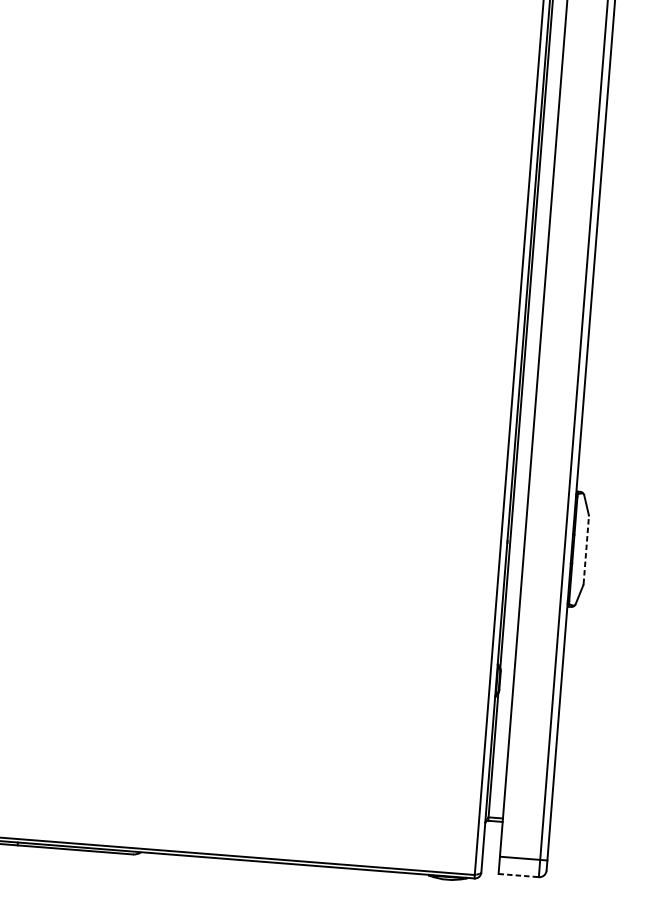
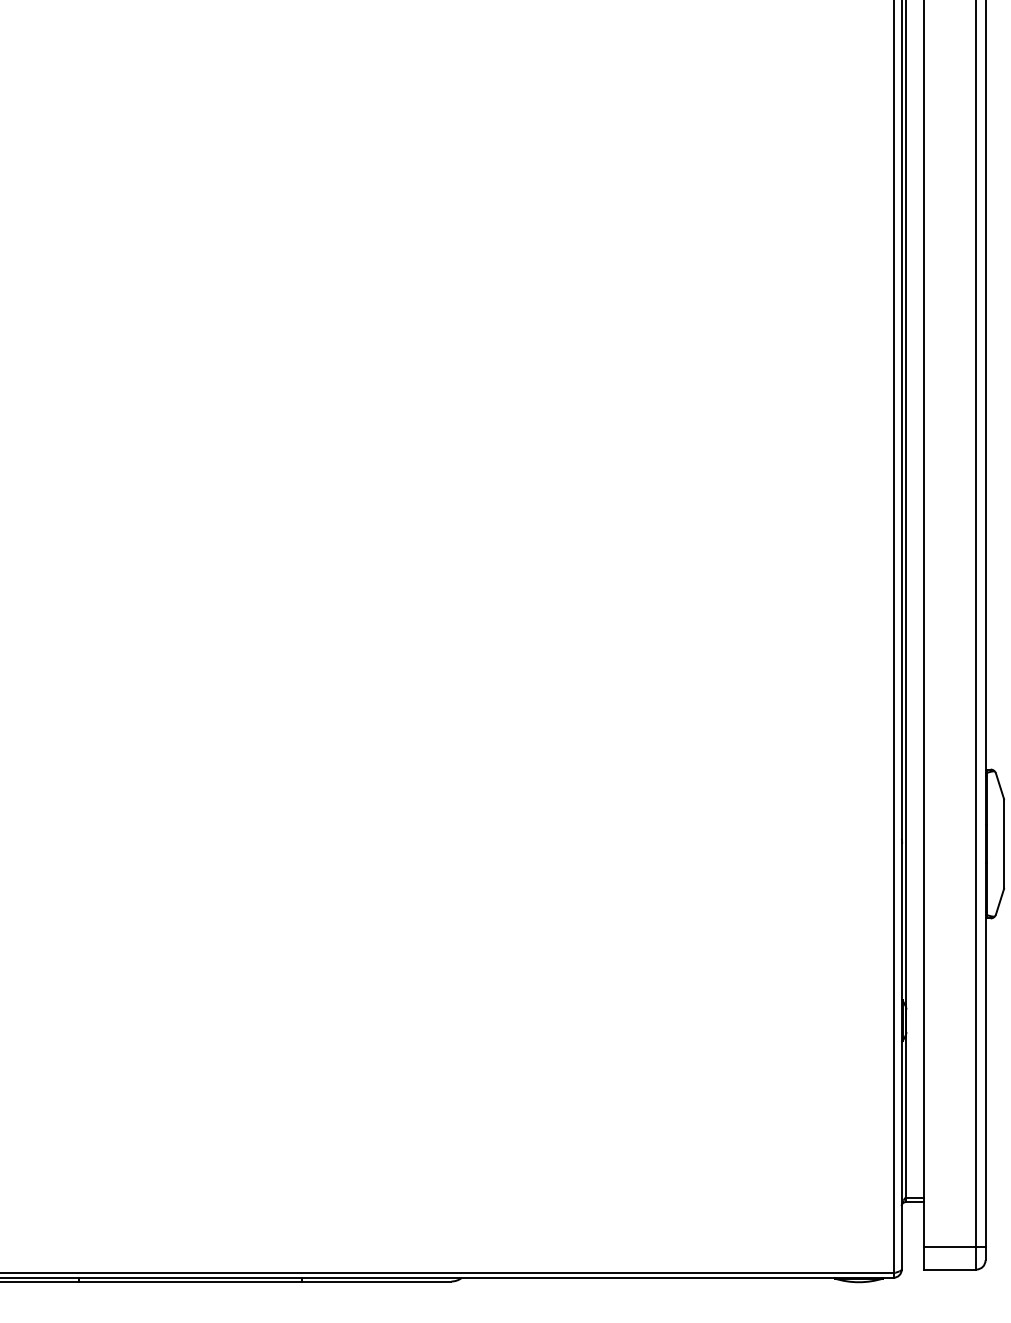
line: (586, 550) -> (1004, 844), dashed -> solid
line: (518, 875) -> (950, 1269), dashed -> solid

